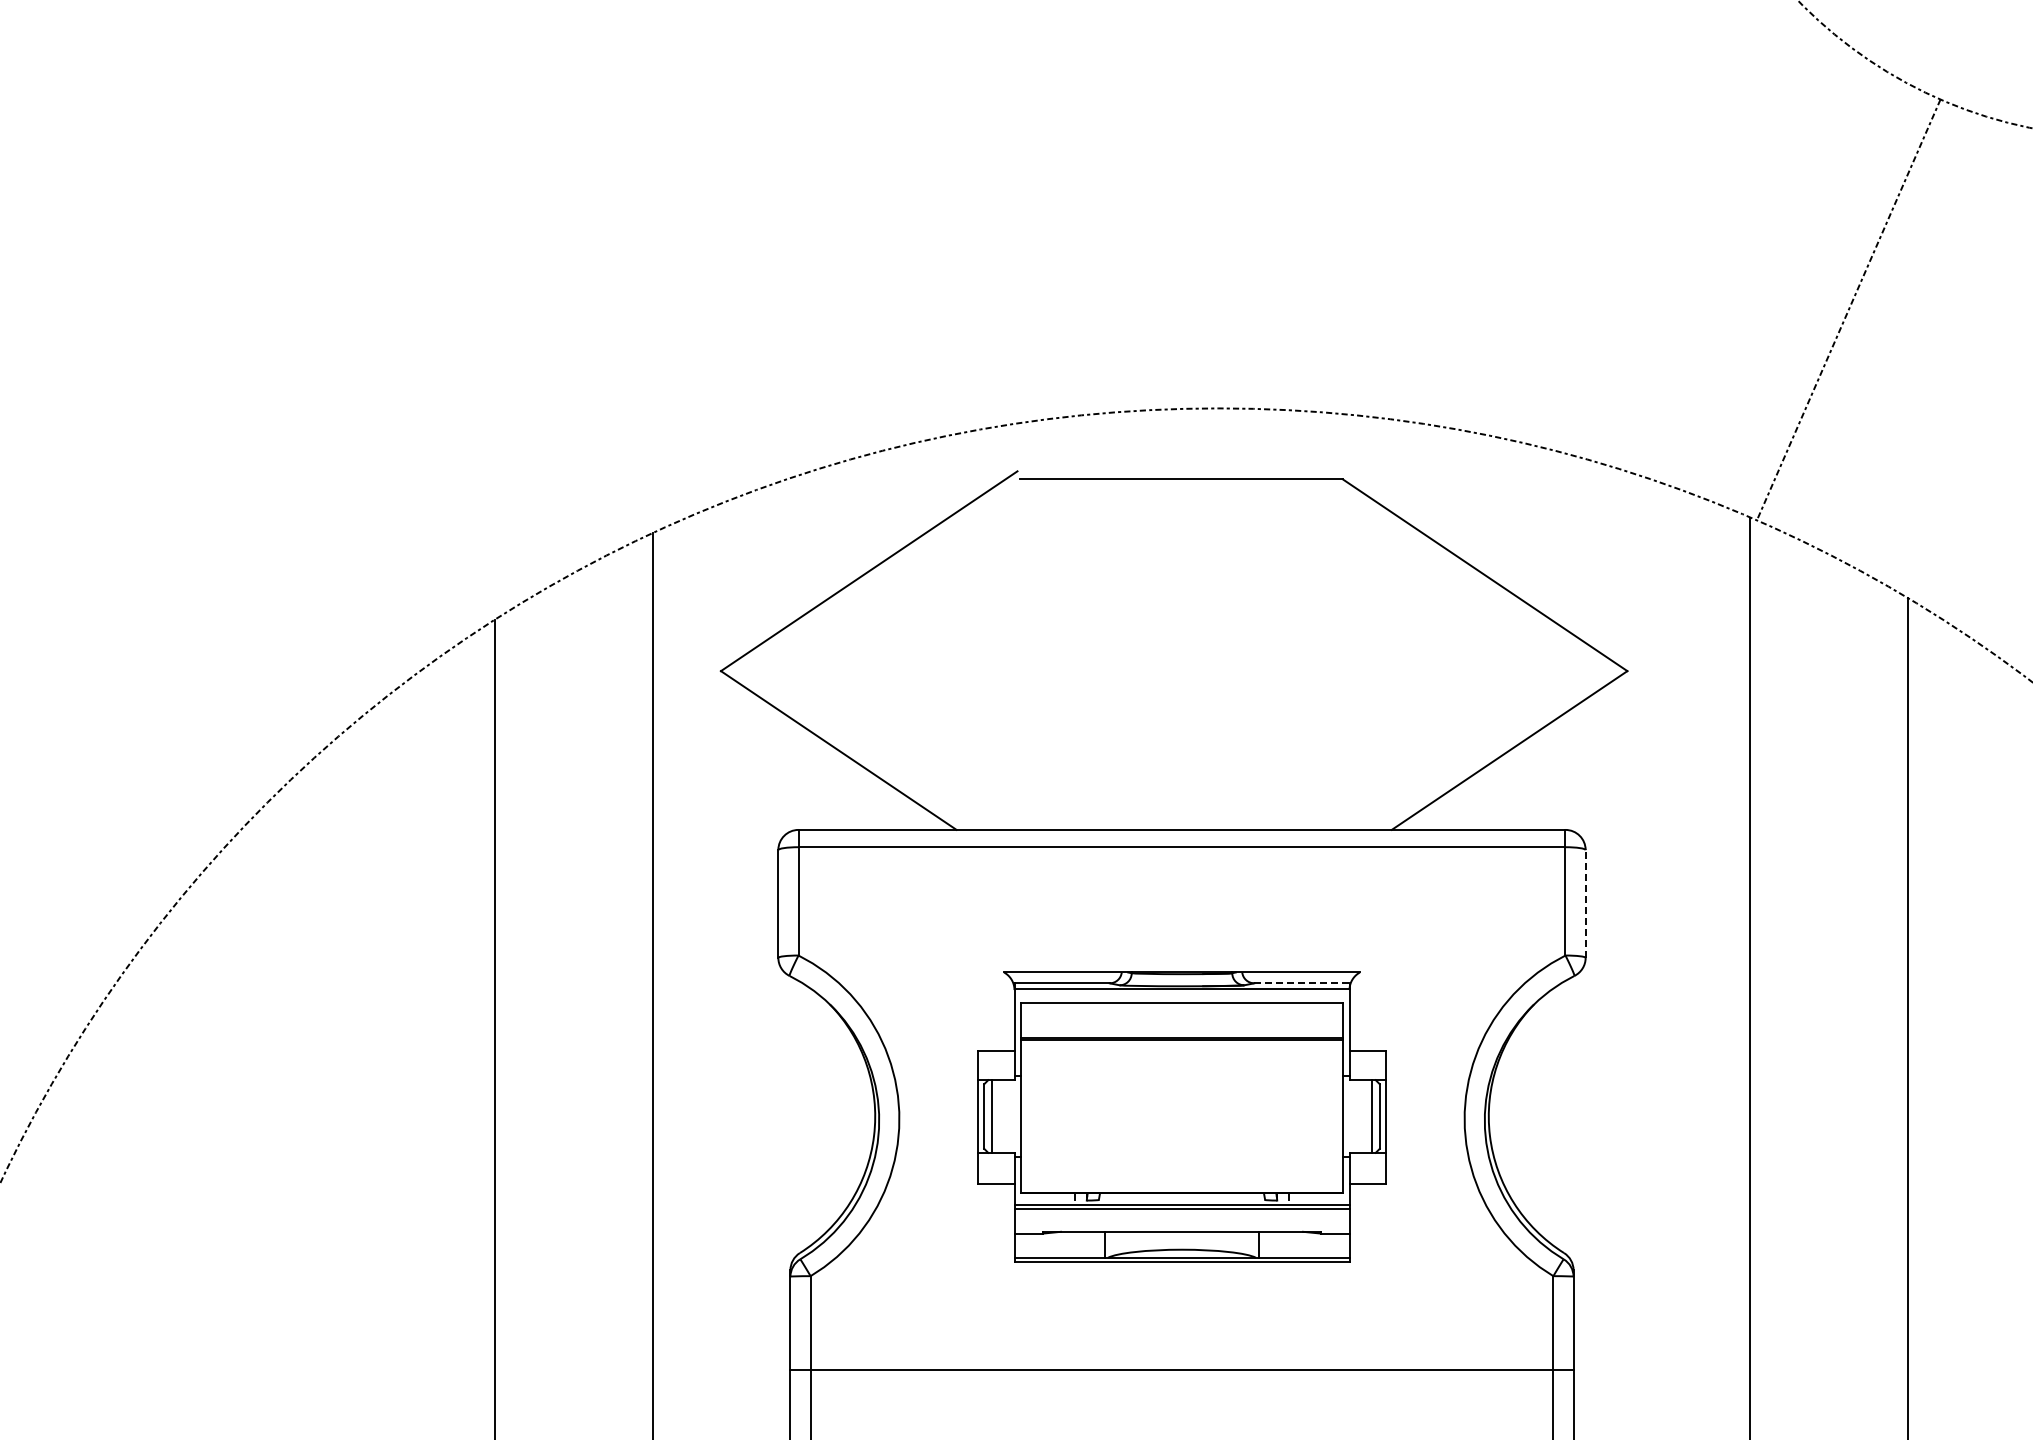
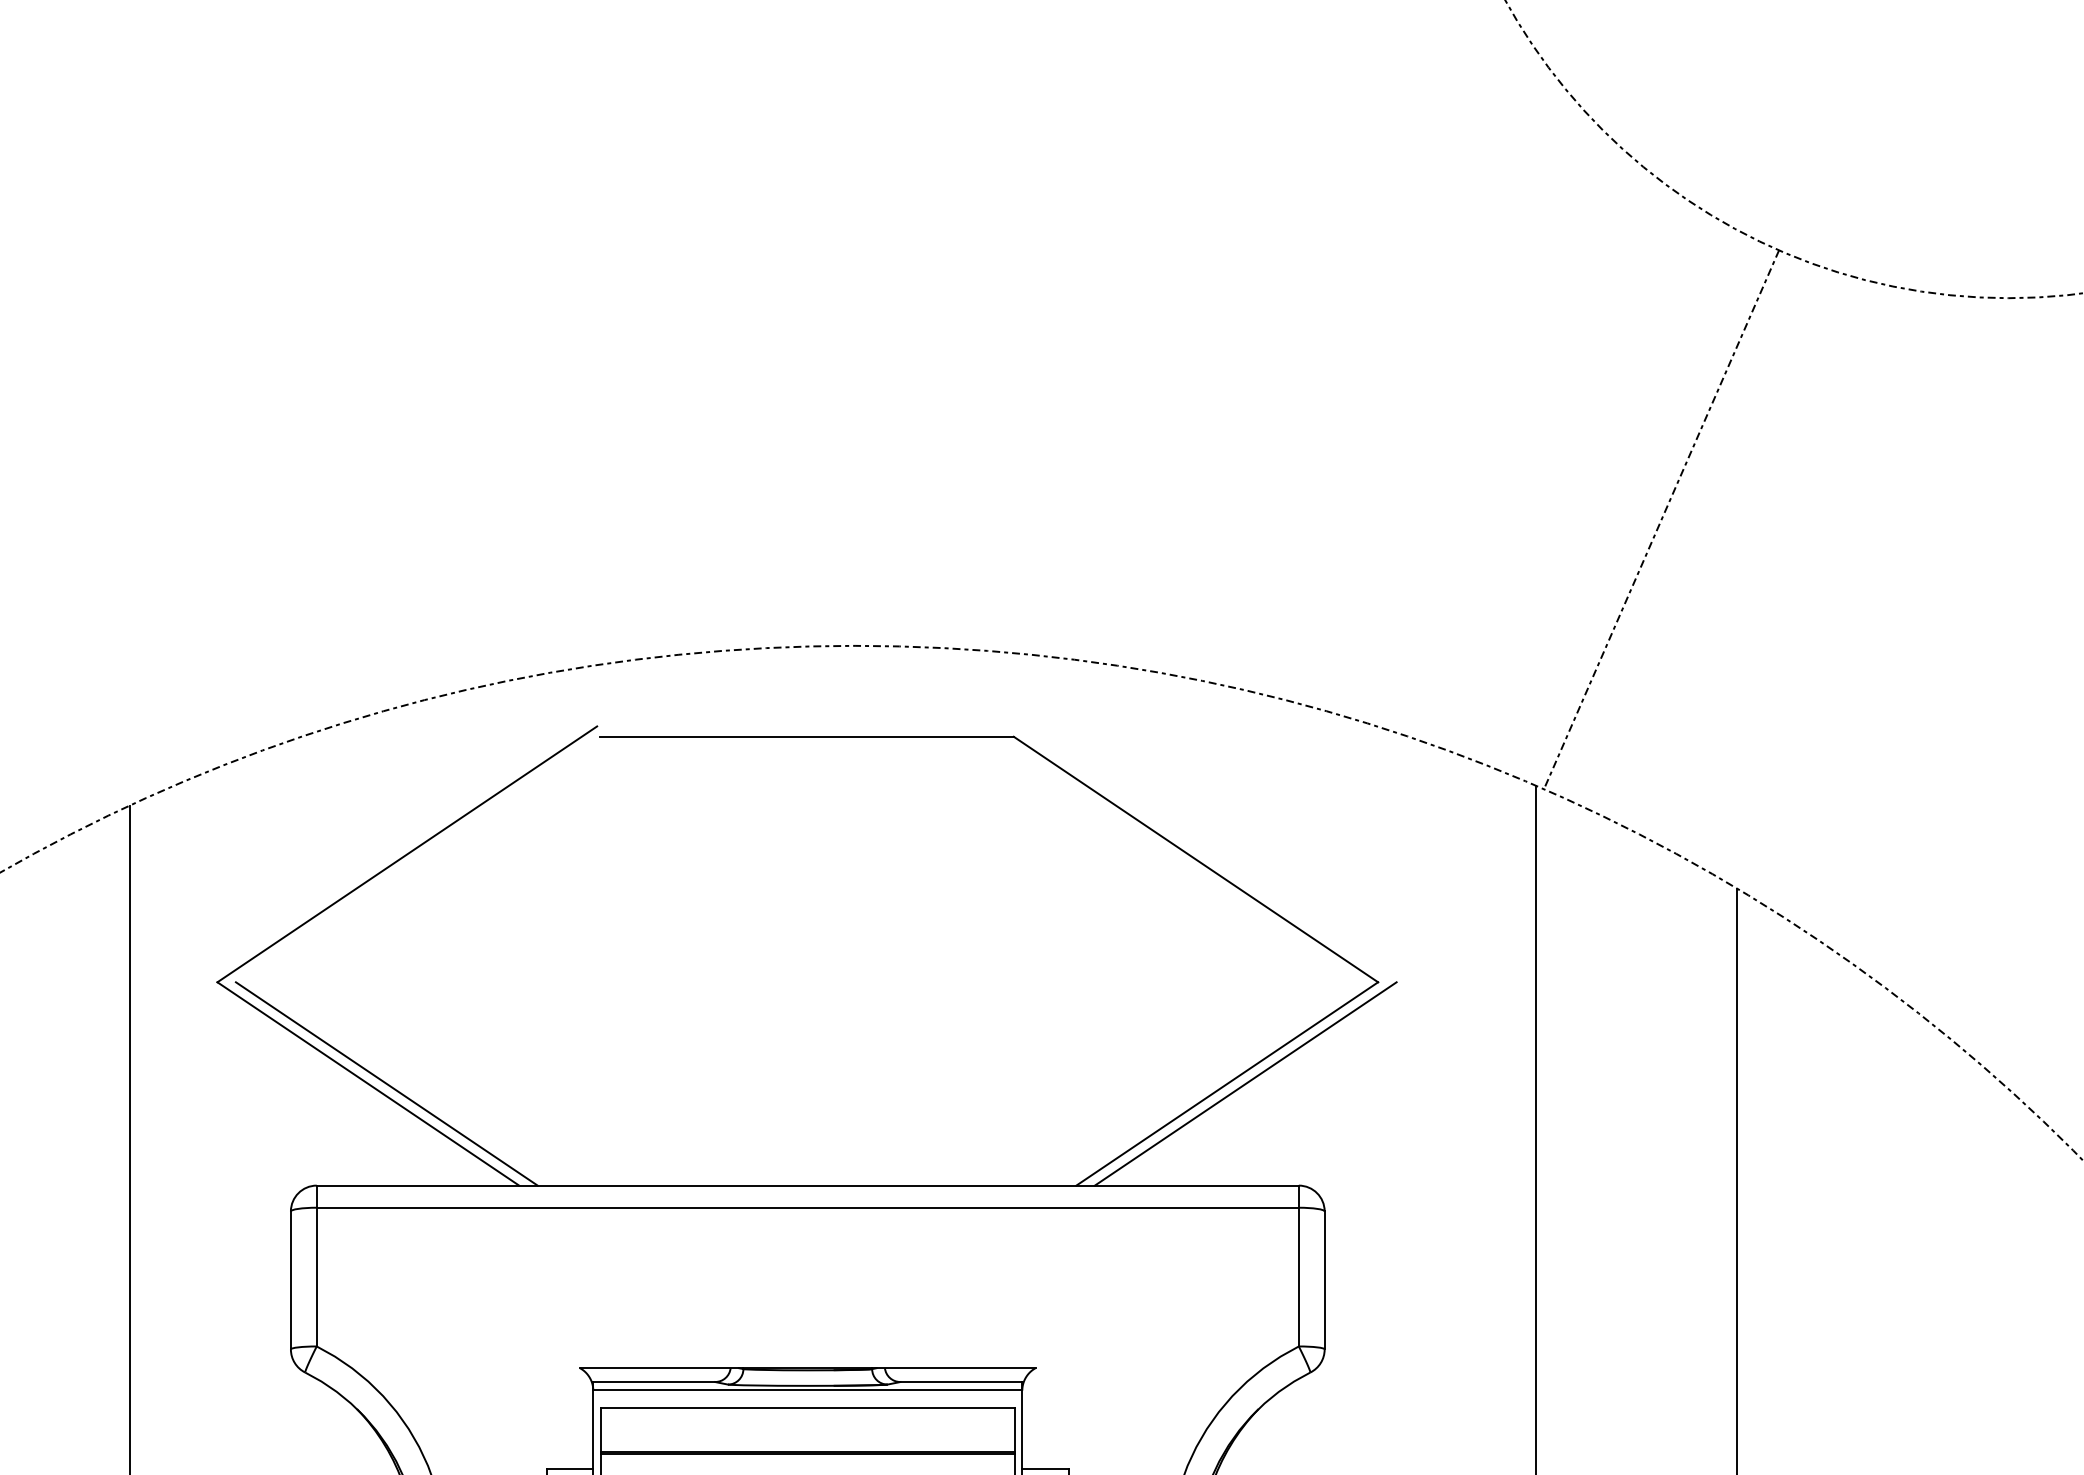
line: (853, 750) -> (387, 1083), added
line: (1523, 750) -> (1245, 1083), added
line: (1585, 903) -> (1324, 1279), dashed -> solid
line: (1301, 983) -> (960, 1382), dashed -> solid

